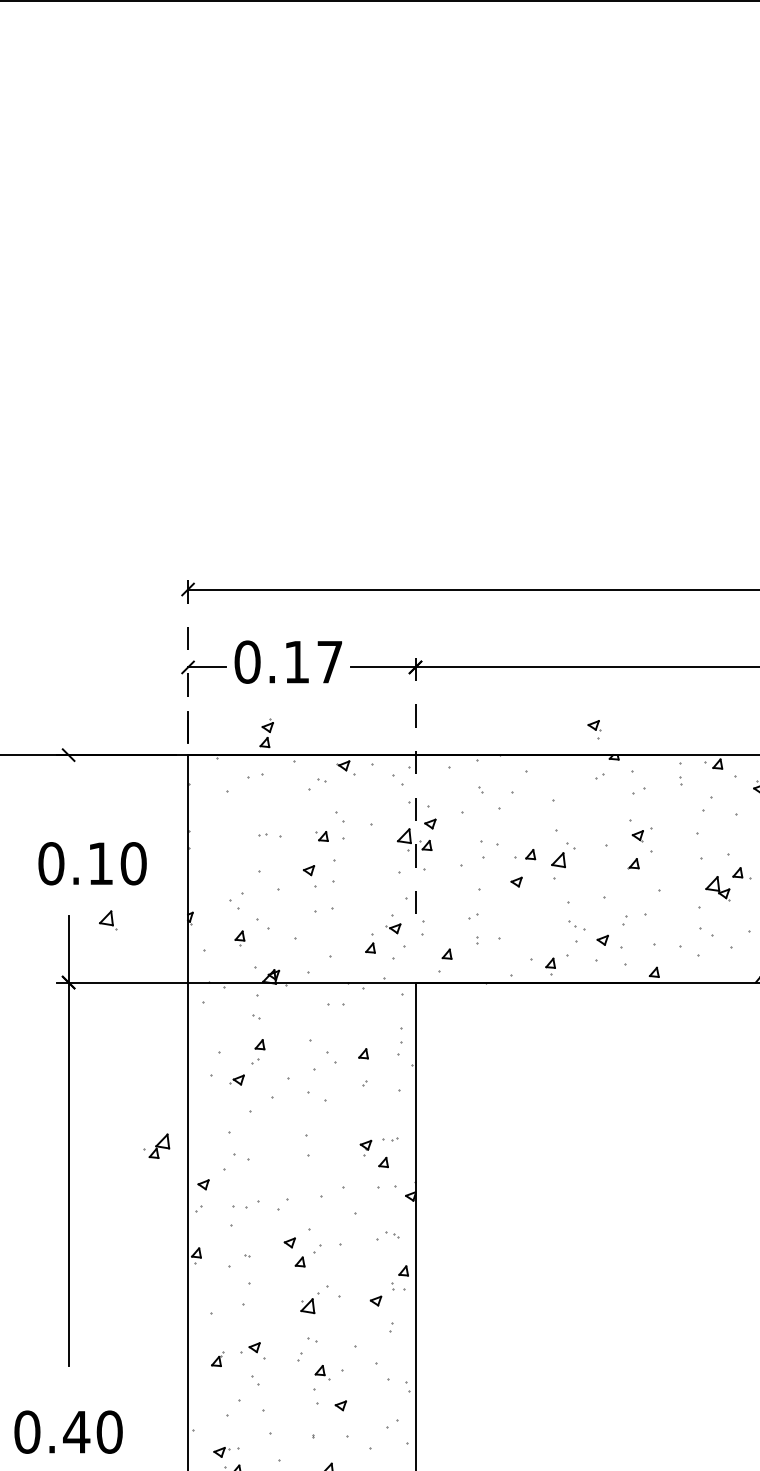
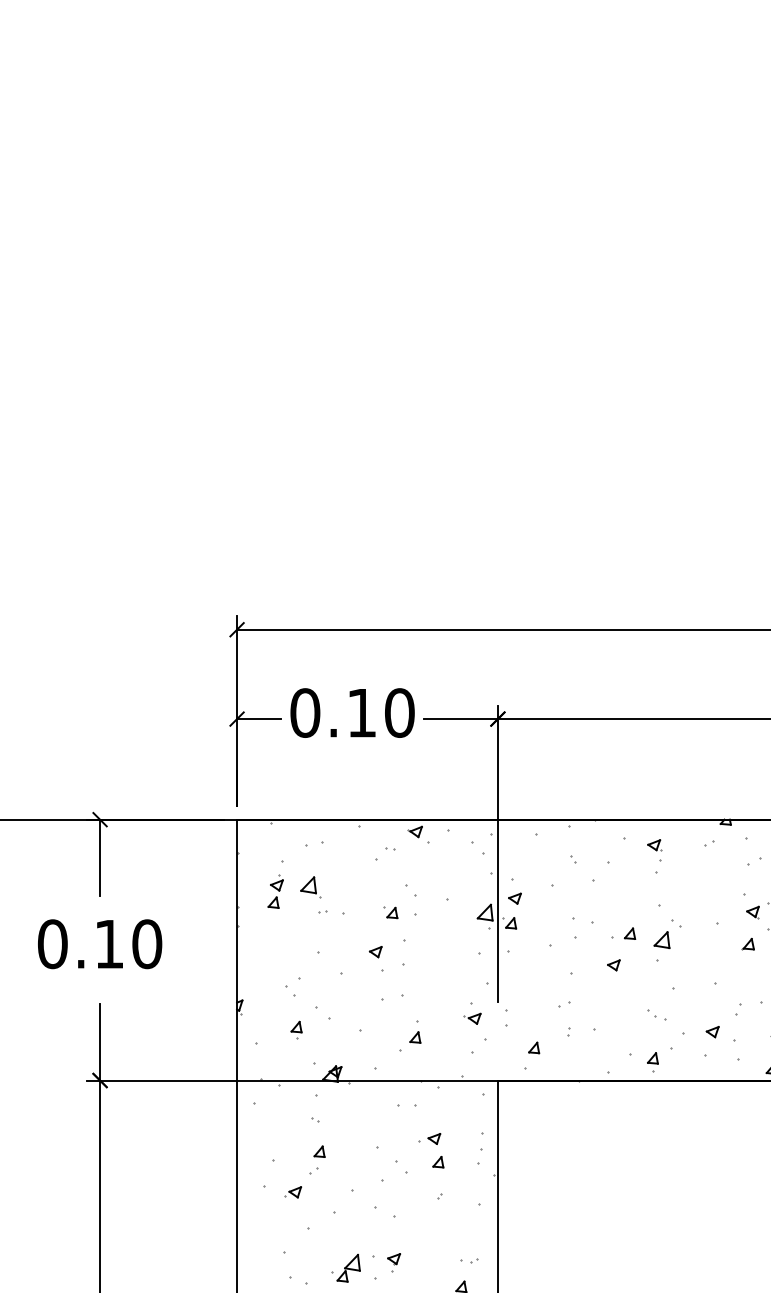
line: (188, 660) -> (237, 711), dashed -> solid
text: (329, 661) -> (399, 712), 0.17 -> 0.10
part: (594, 729) -> (655, 849), moved
part: (266, 733) -> (275, 892), moved
line: (415, 784) -> (497, 853), dashed -> solid
line: (68, 788) -> (99, 857), added
text: (92, 863) -> (99, 943), moved
part: (108, 920) -> (310, 887), moved
part: (576, 925) -> (656, 1015), moved
part: (370, 943) -> (415, 1032), moved
part: (355, 1033) -> (429, 1138), added
part: (156, 1145) -> (345, 1267), moved
part: (365, 1147) -> (393, 1261), moved

